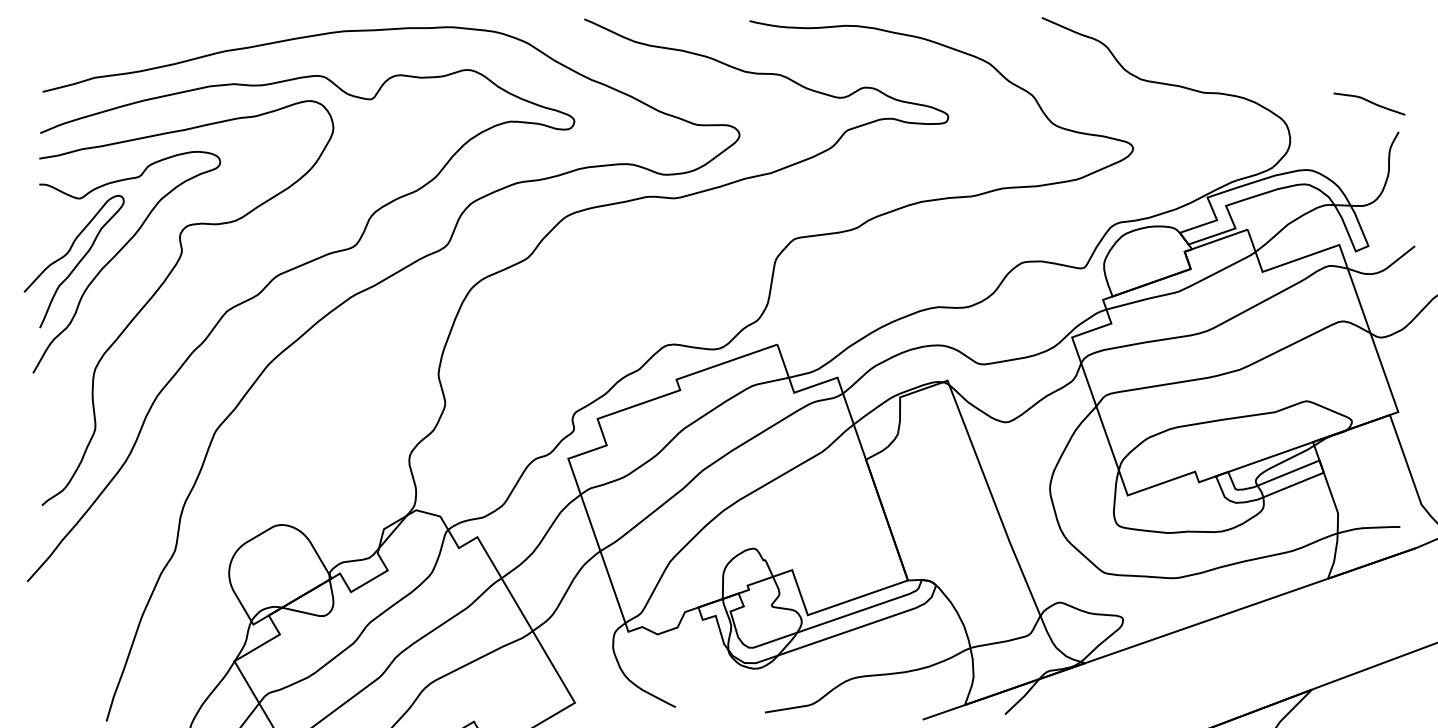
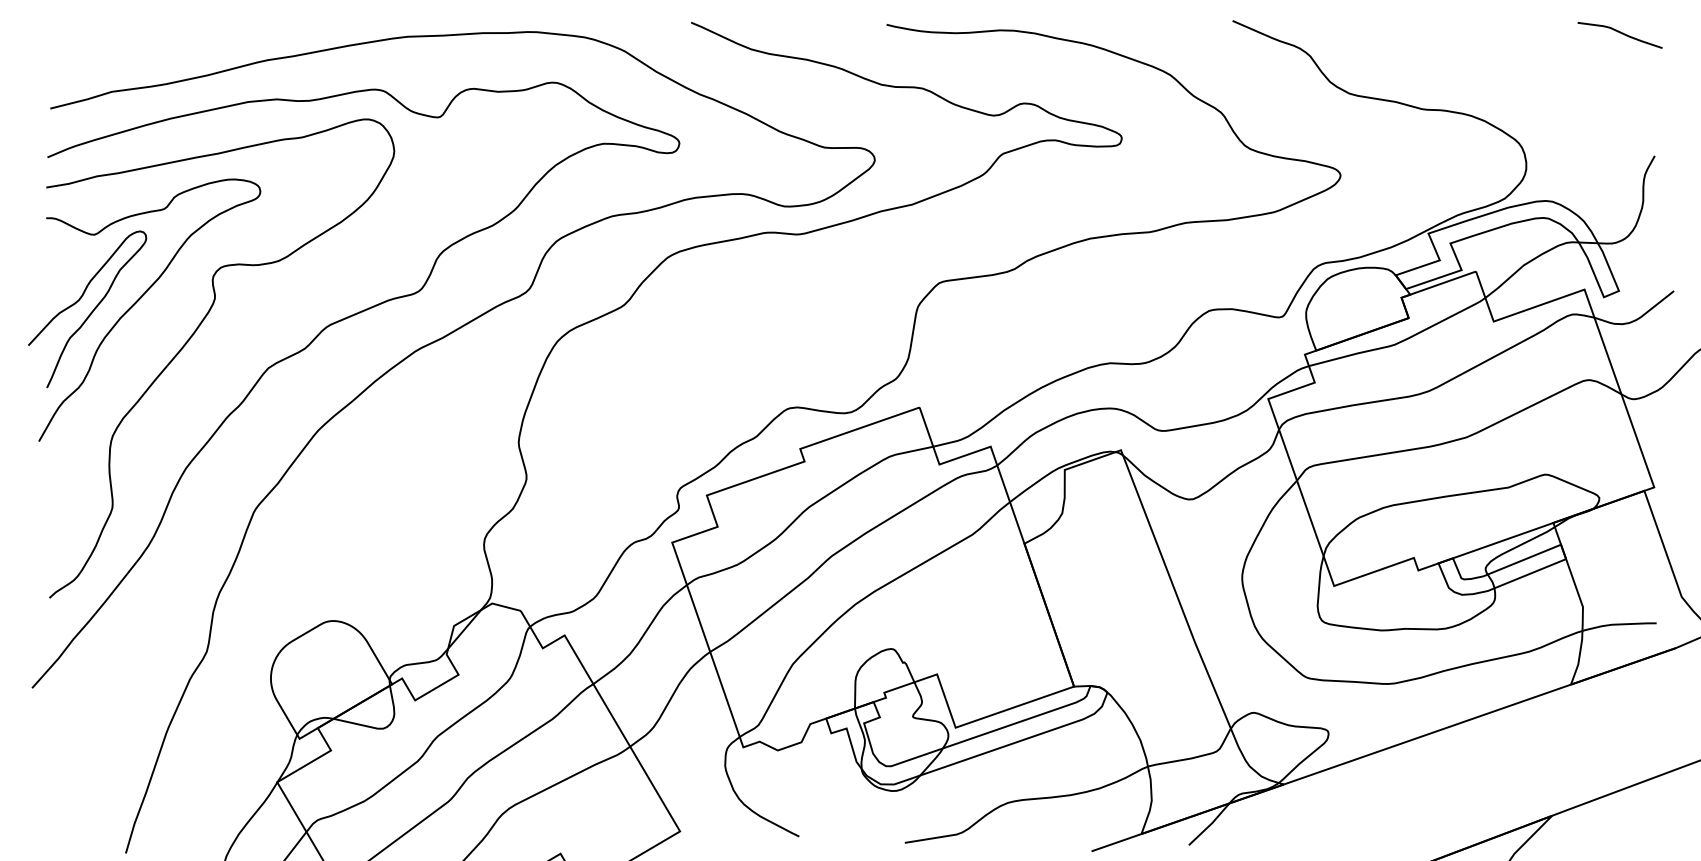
curve: (1369, 102) -> (1620, 33), moved

